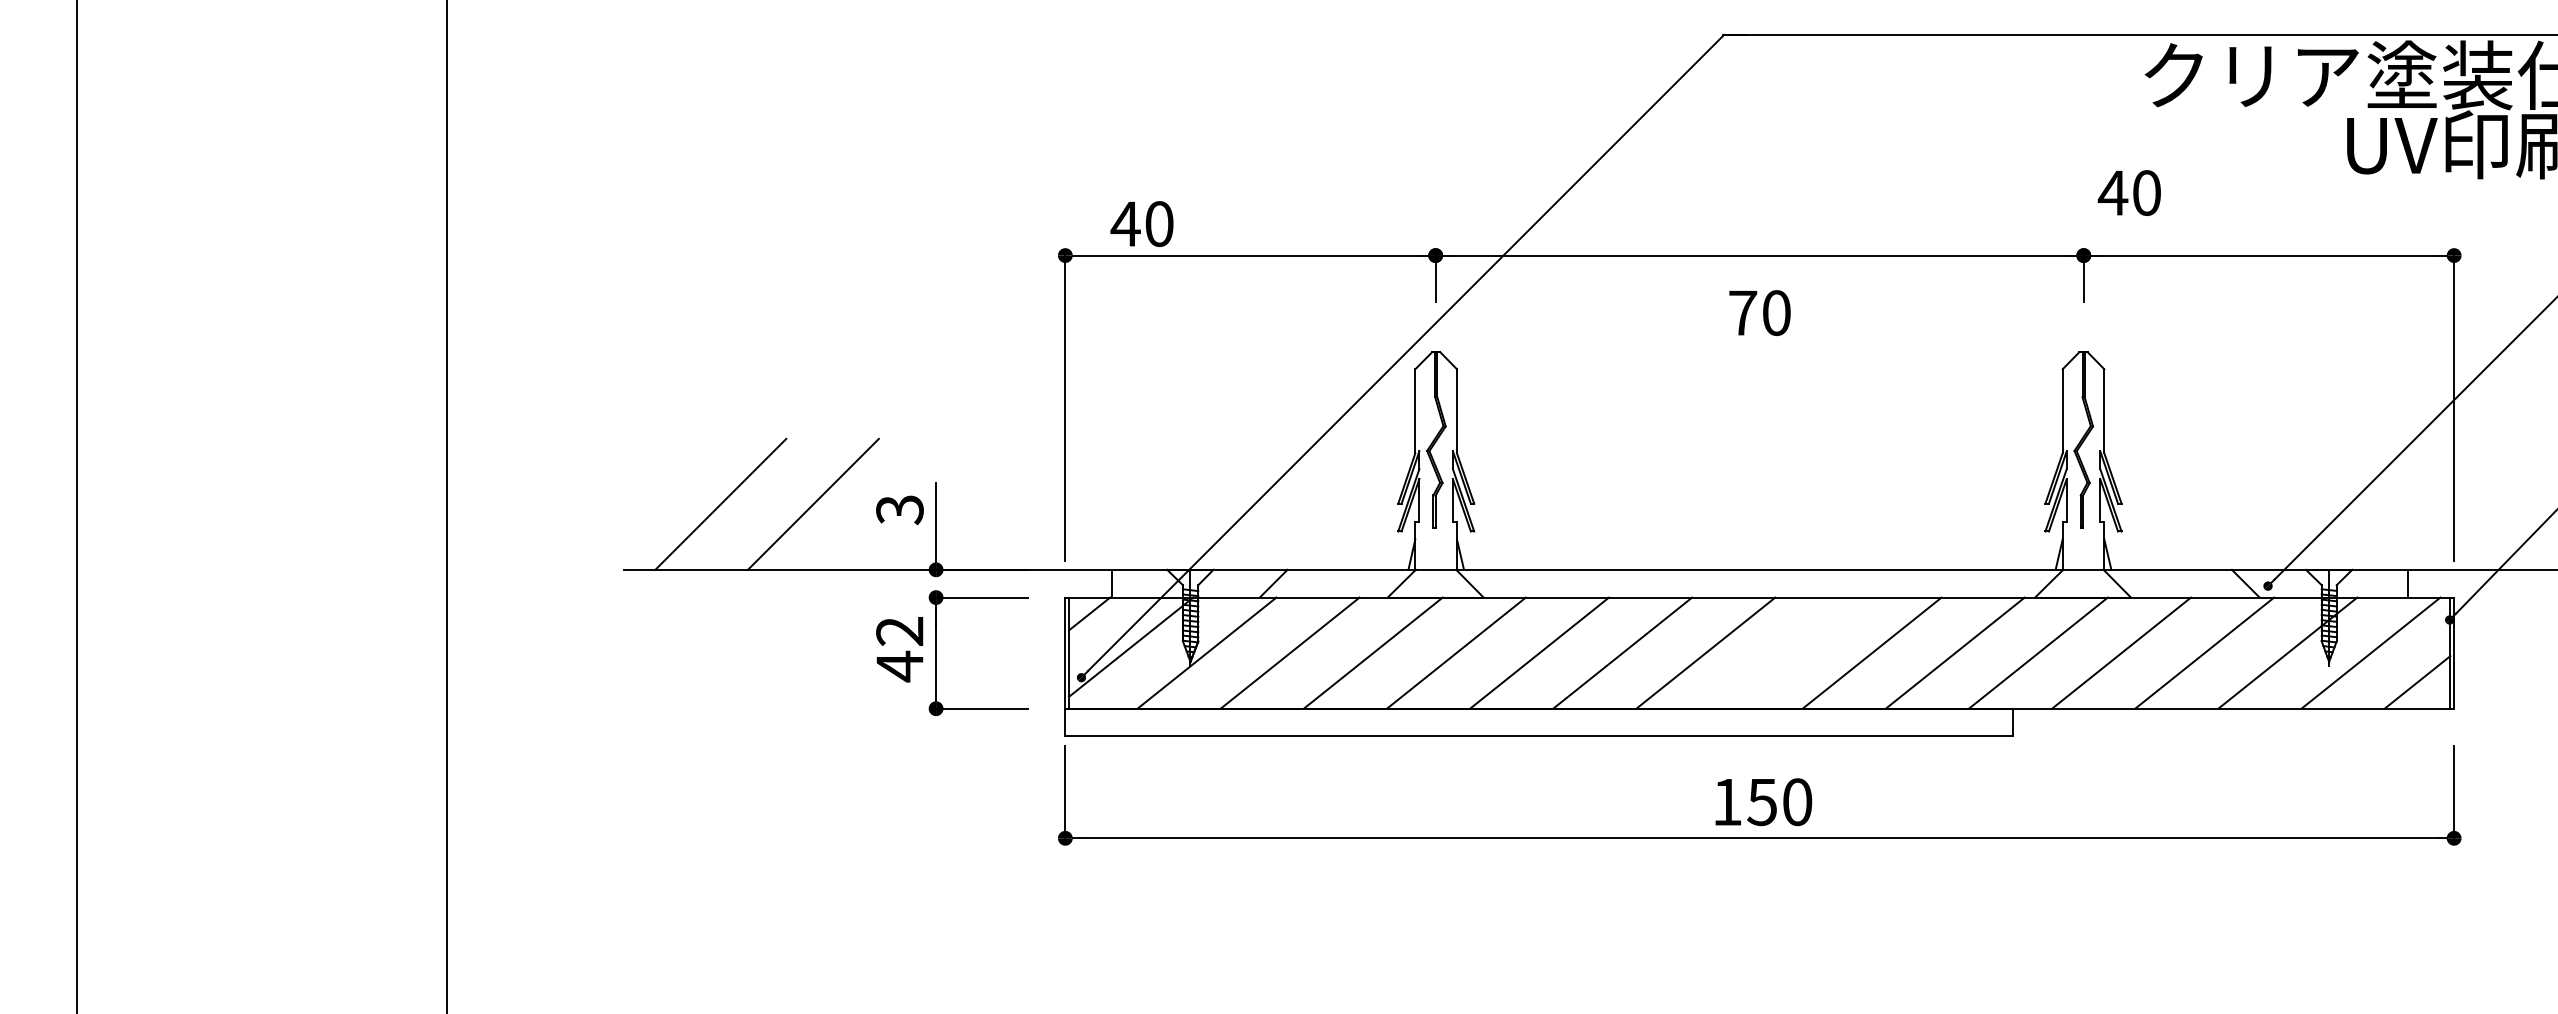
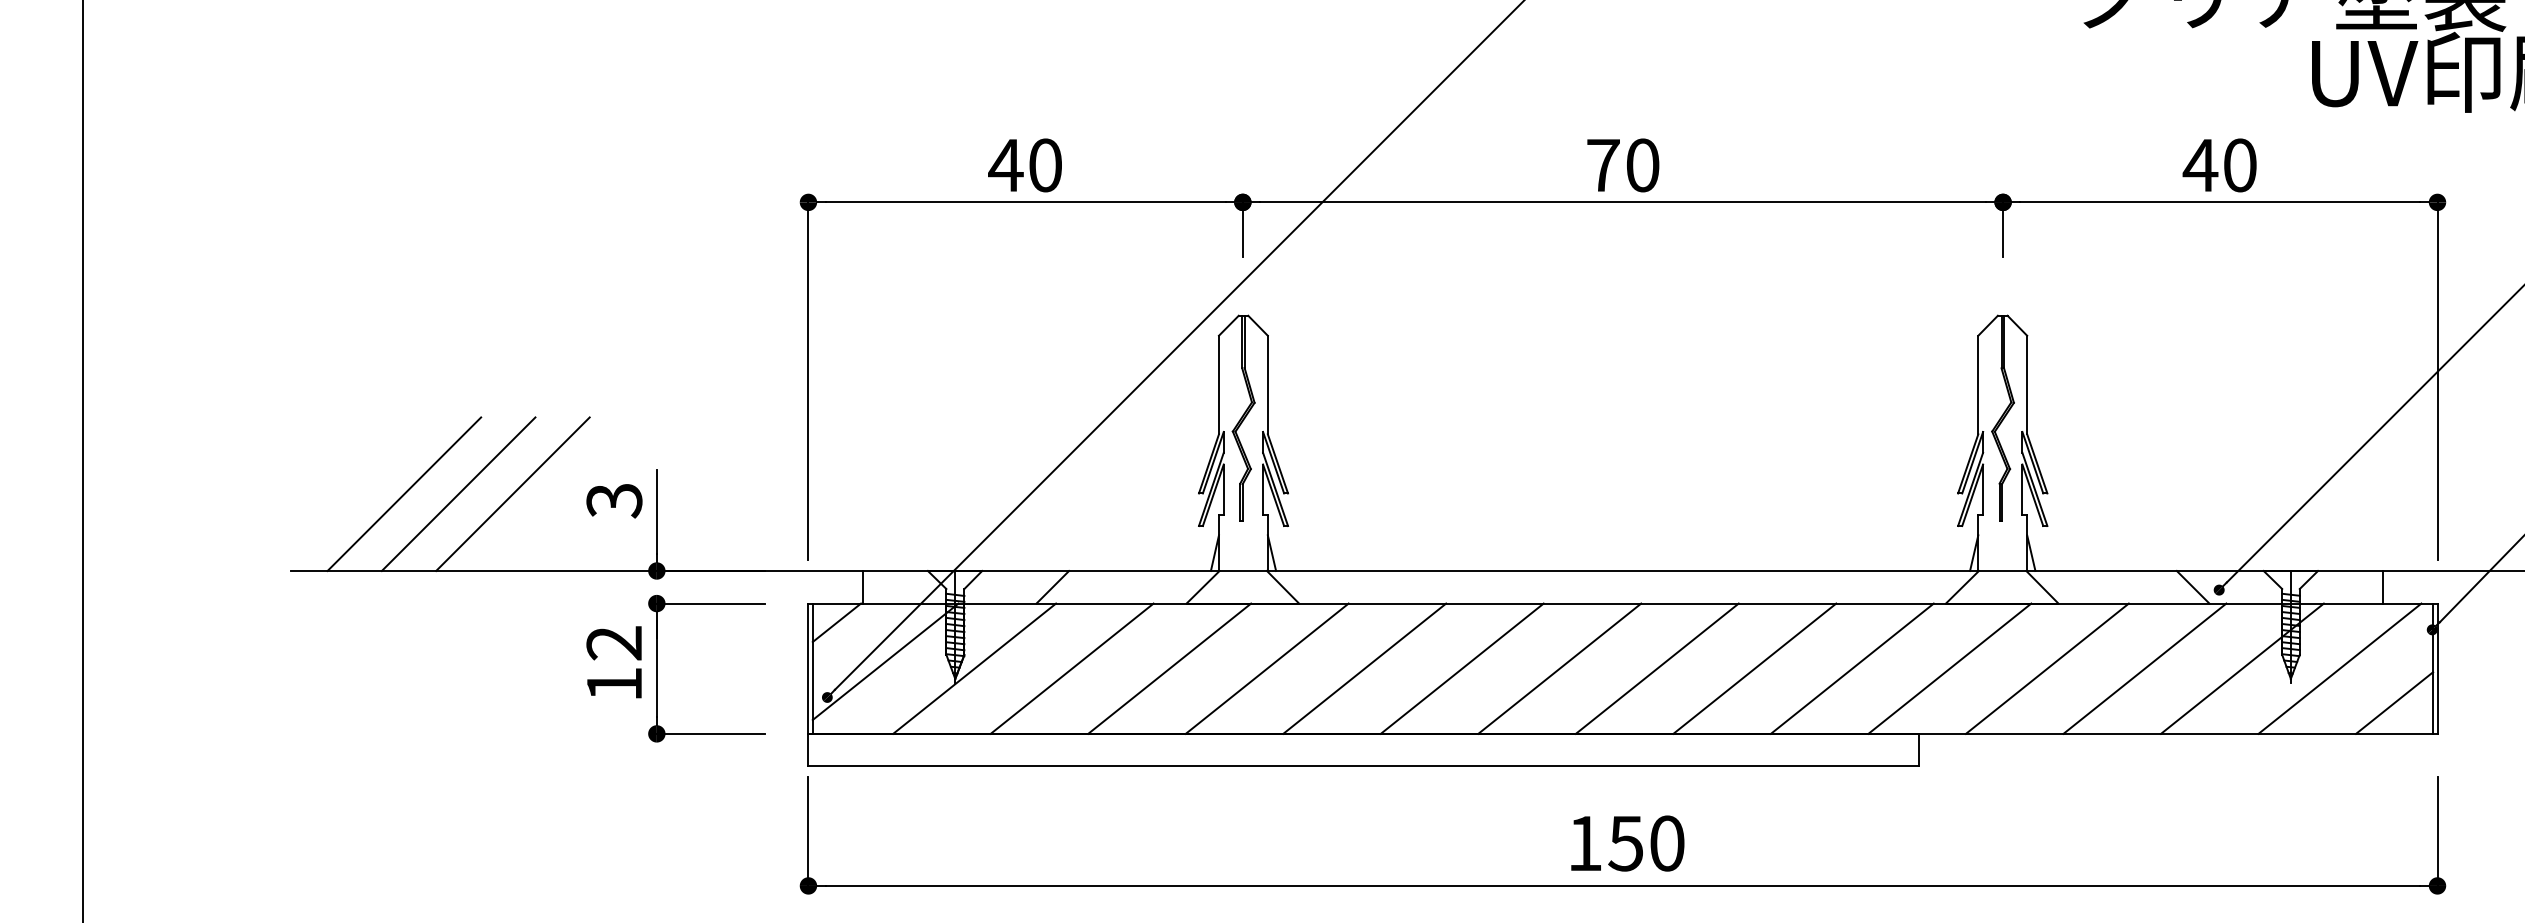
text: (2128, 192) -> (2218, 164), moved
text: (1141, 223) -> (1024, 164), moved
text: (1759, 312) -> (1622, 164), moved
line: (766, 503) -> (457, 493), added
line: (1788, 652) -> (1656, 667), added
text: (899, 666) -> (613, 684), 42 -> 12

